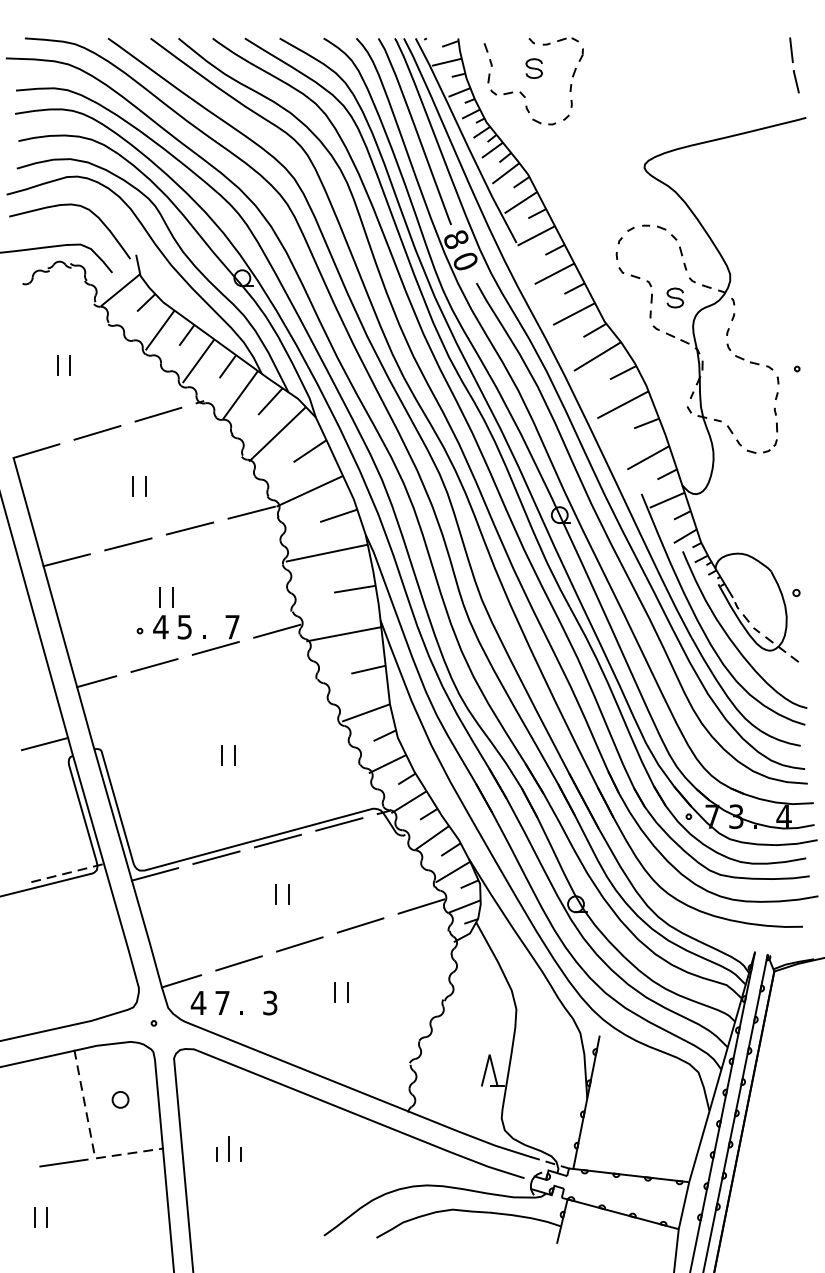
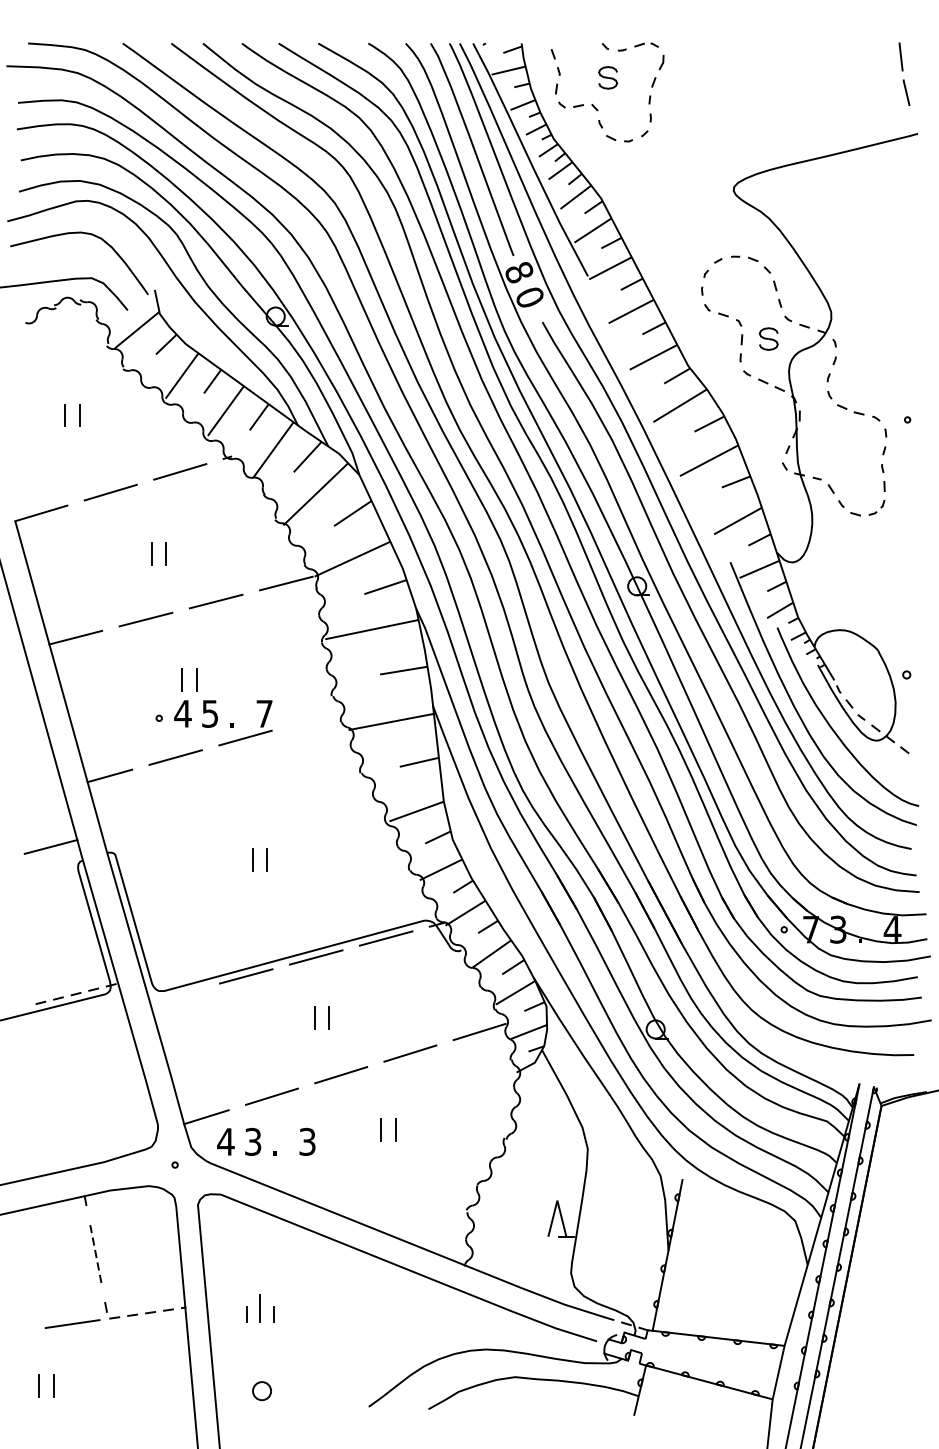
line: (277, 631) -> (315, 718), removed
line: (155, 874) -> (176, 995), removed
text: (222, 1002) -> (253, 1141), 7 -> 3
circle: (120, 1100) -> (261, 1391), moved
part: (84, 1101) -> (95, 1253), size x0.7

